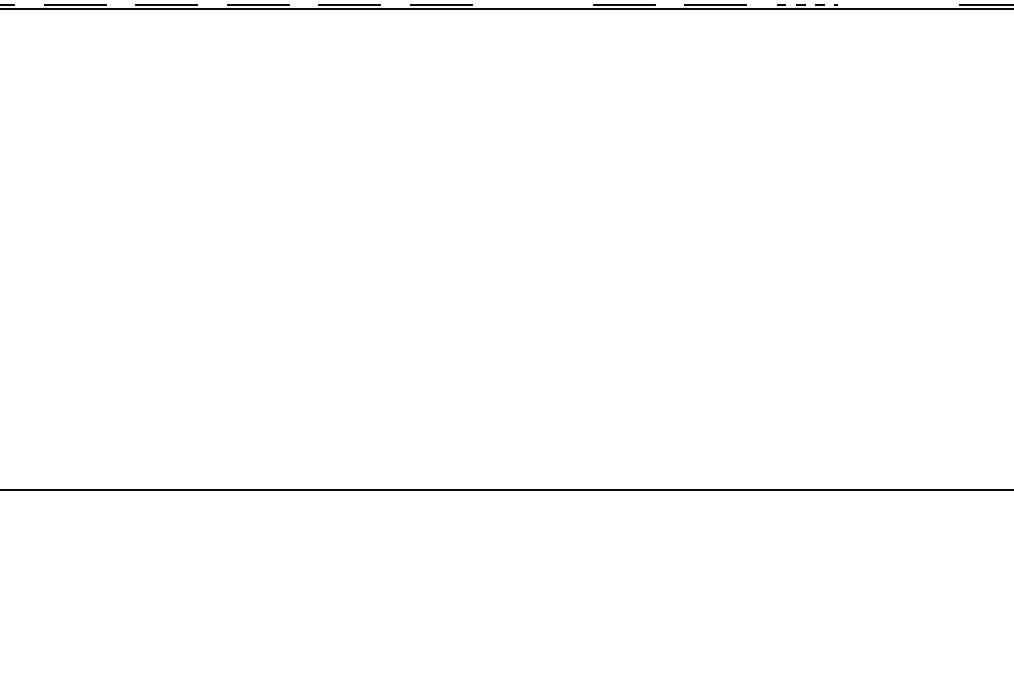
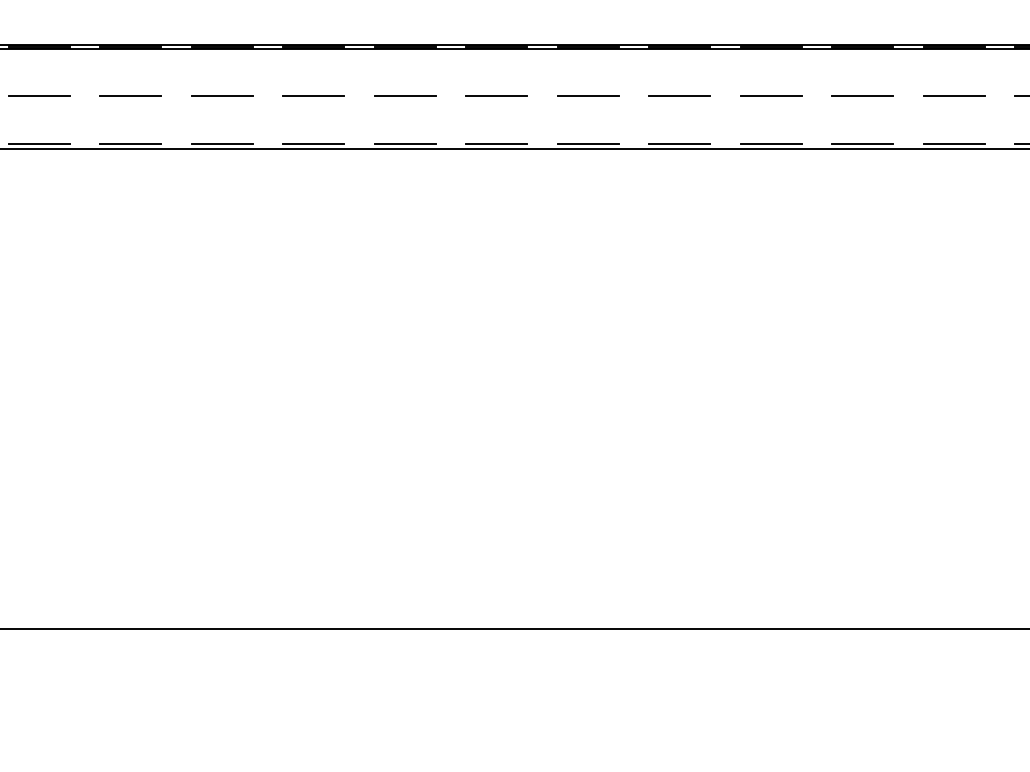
line: (532, 5) -> (496, 144), added
line: (807, 5) -> (771, 144), dashed -> solid
line: (898, 5) -> (862, 144), added

